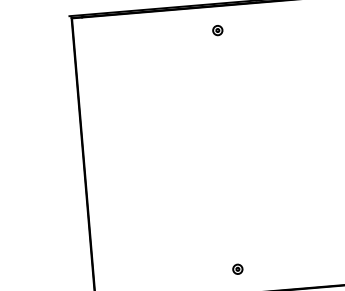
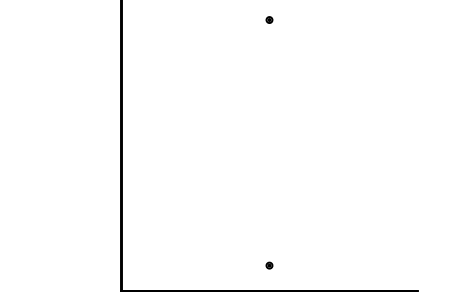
part: (217, 30) -> (269, 19), size x0.62
part: (237, 269) -> (269, 265), size x0.62

